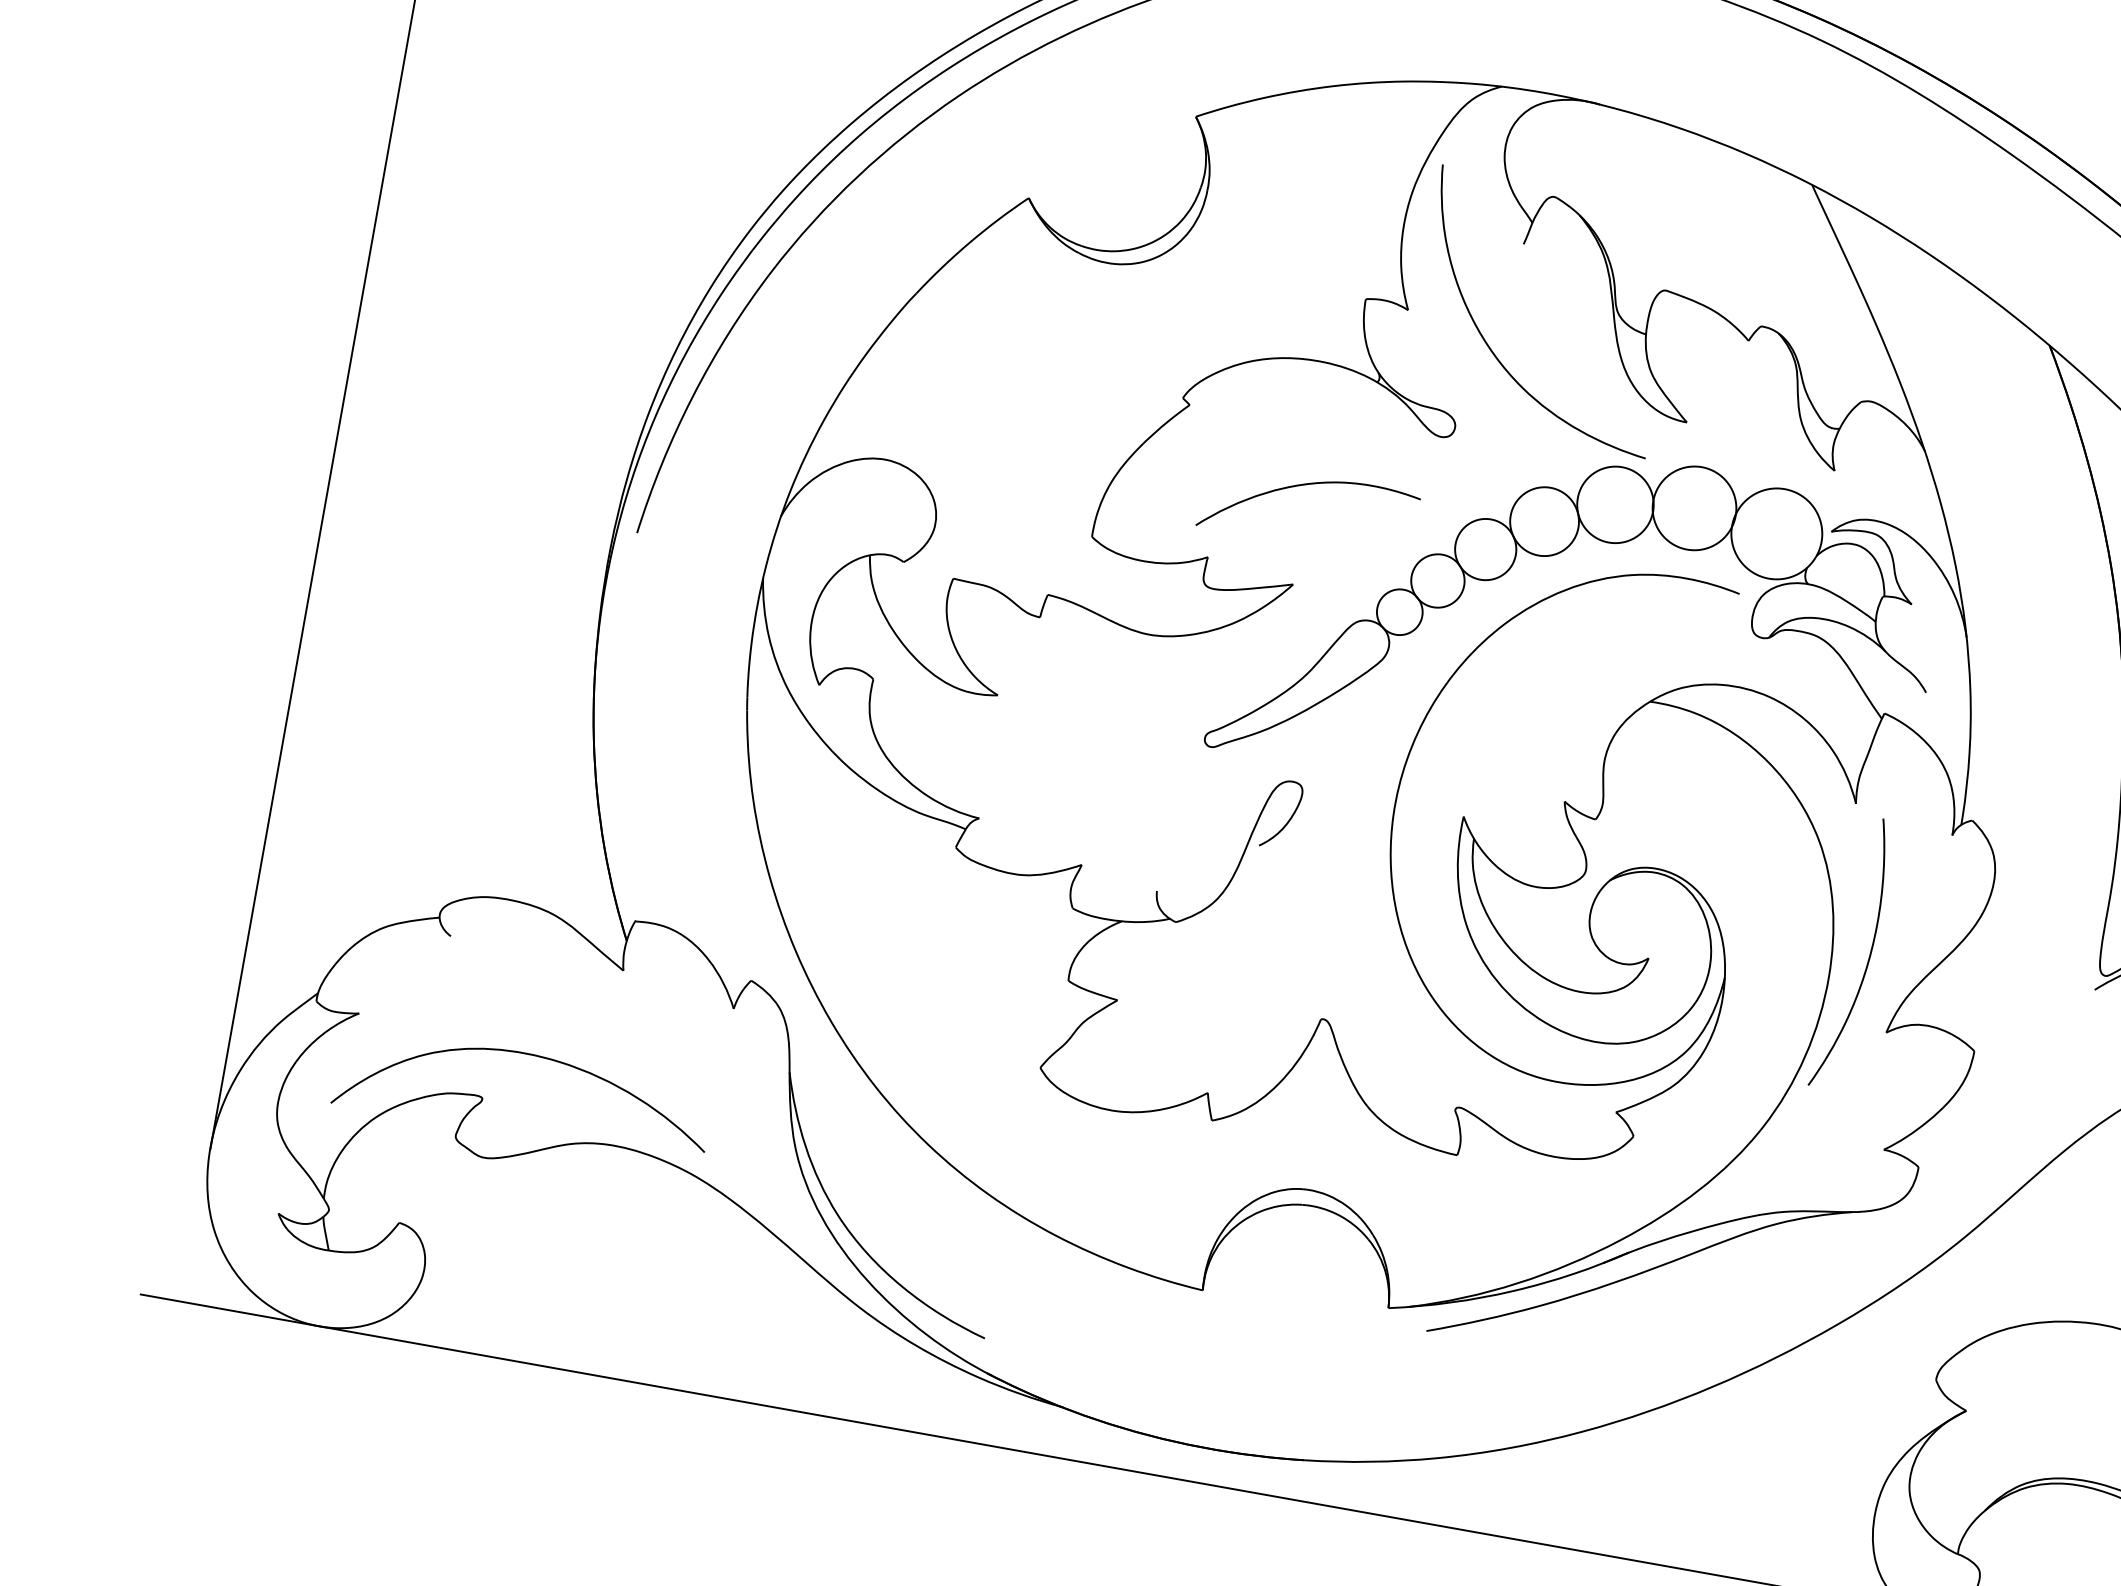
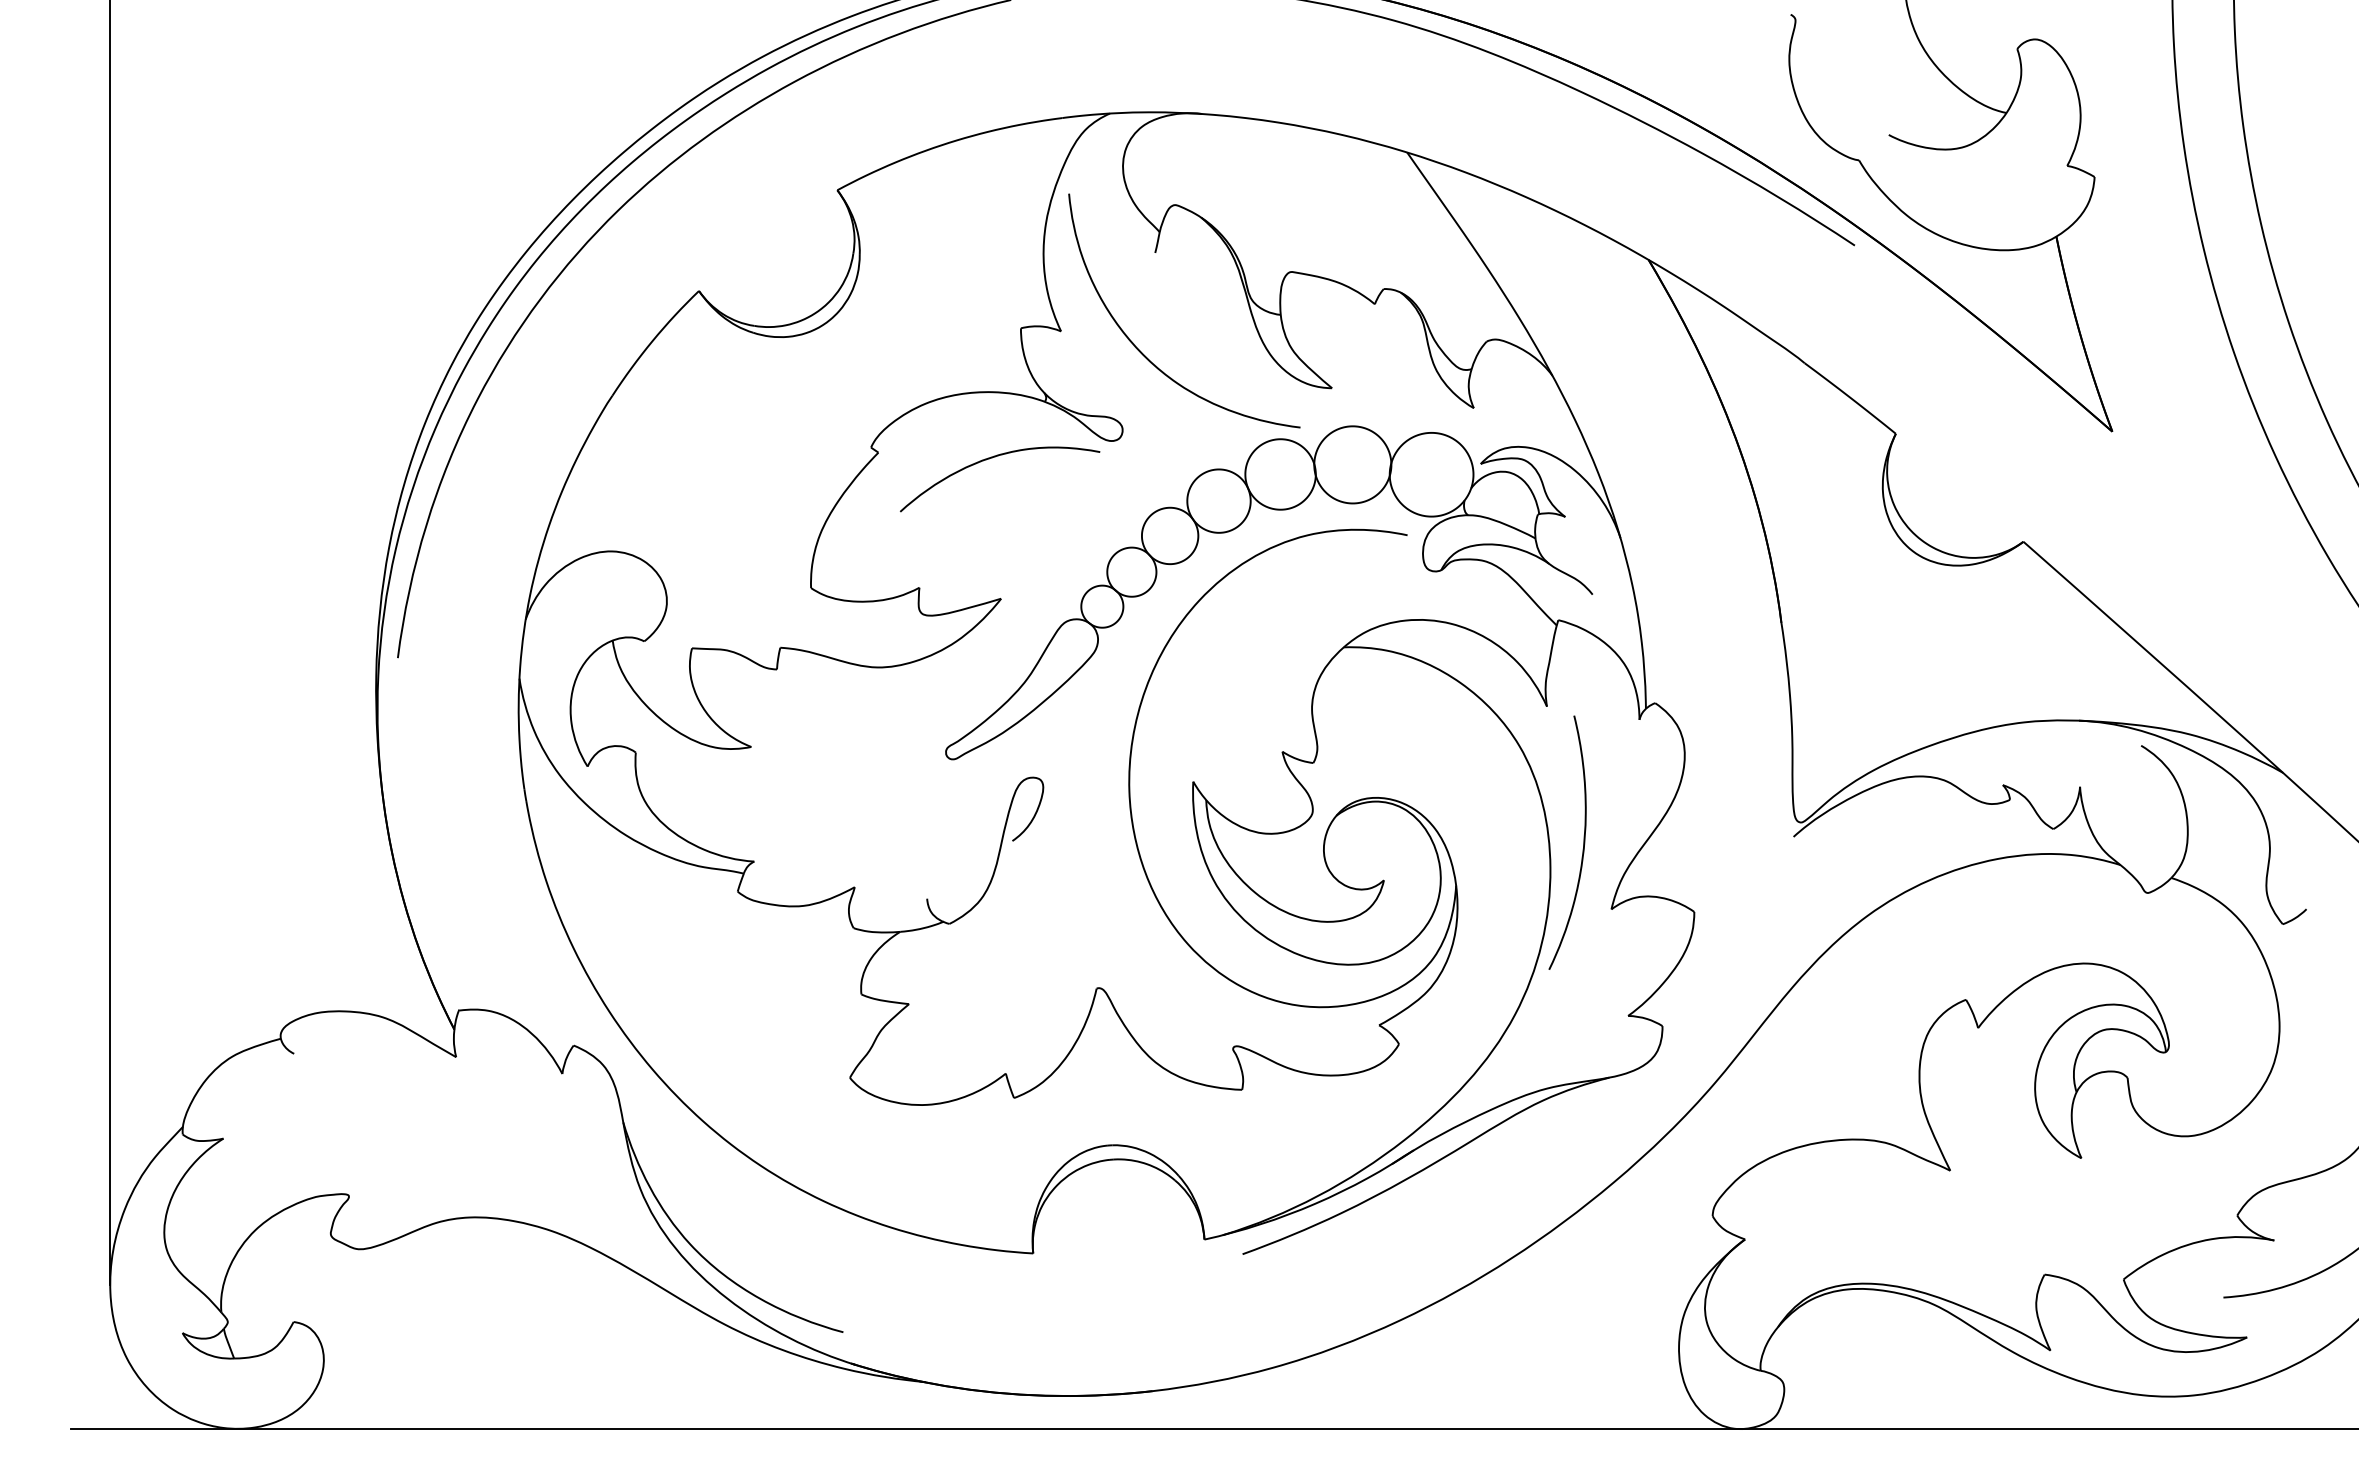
curve: (1304, 485) -> (992, 458), moved
curve: (530, 1055) -> (385, 1149), removed

